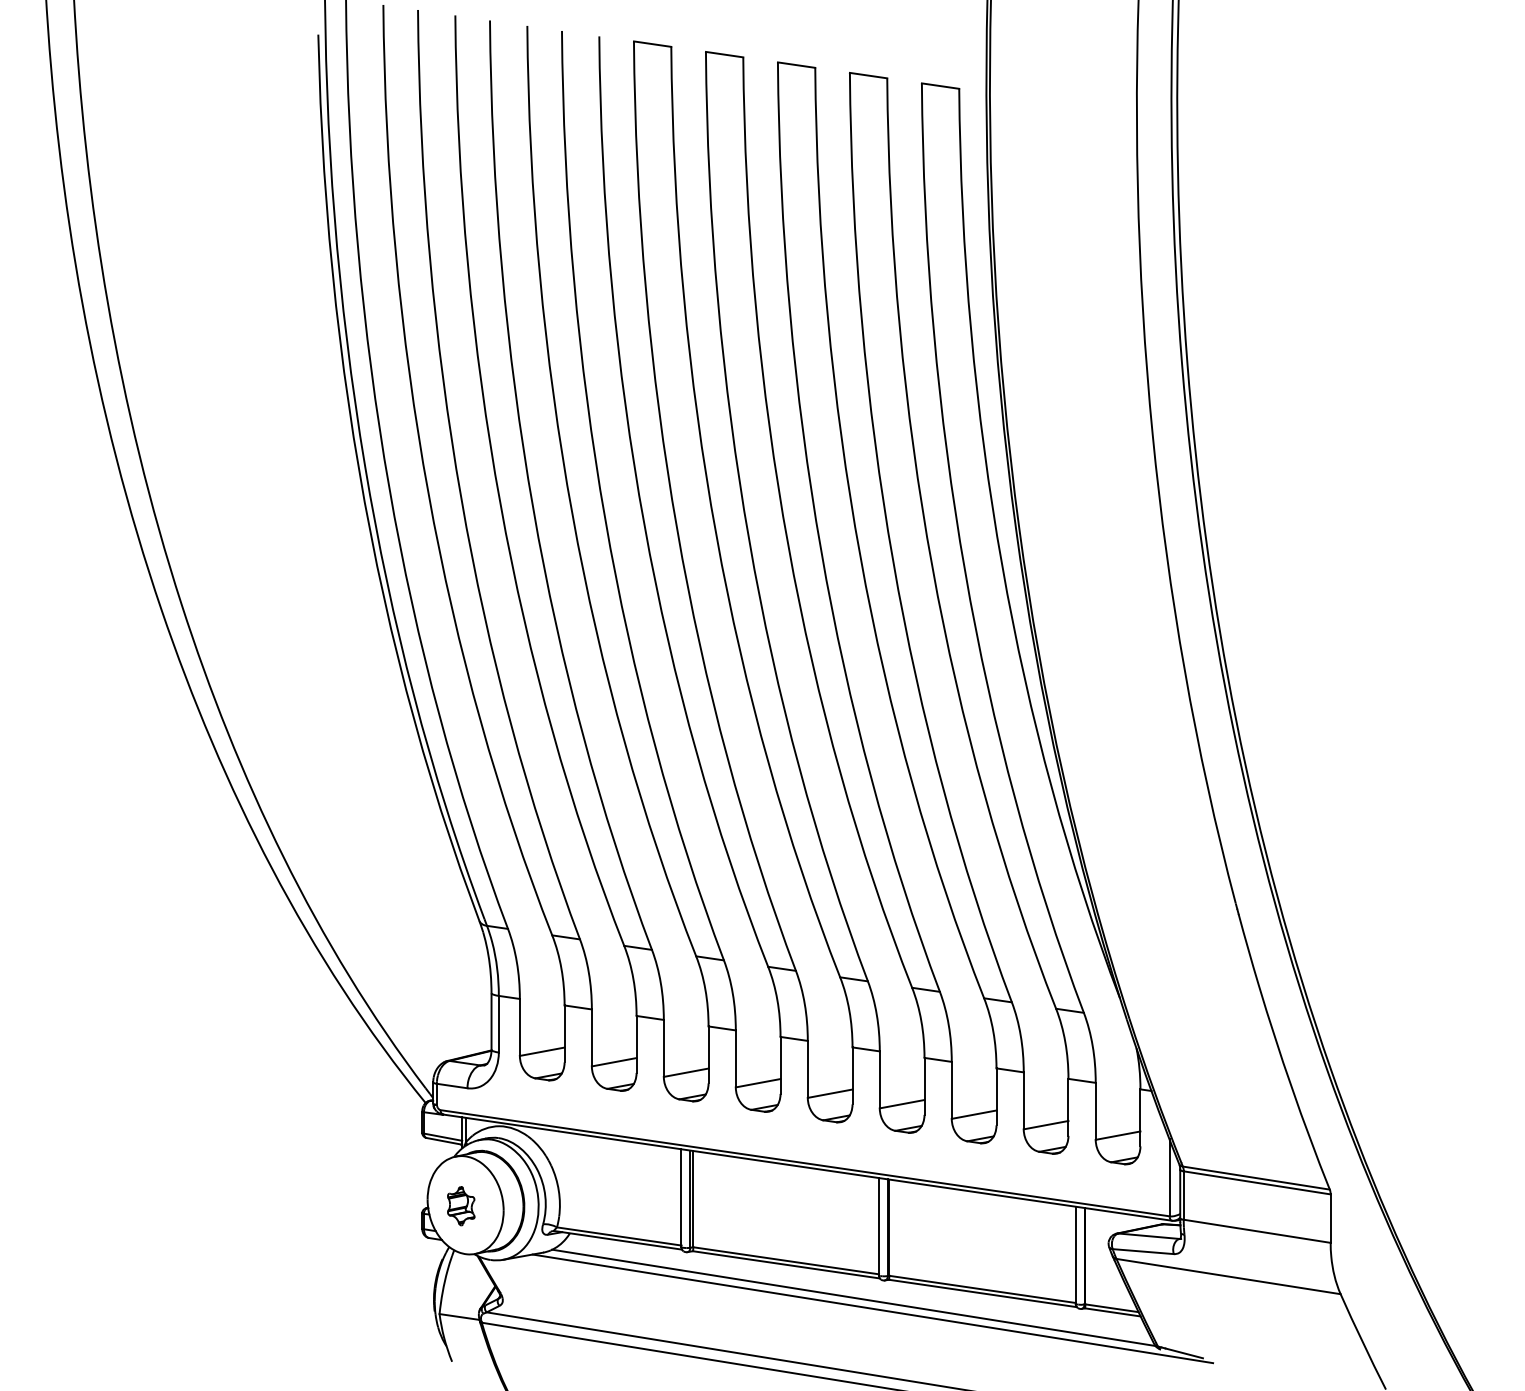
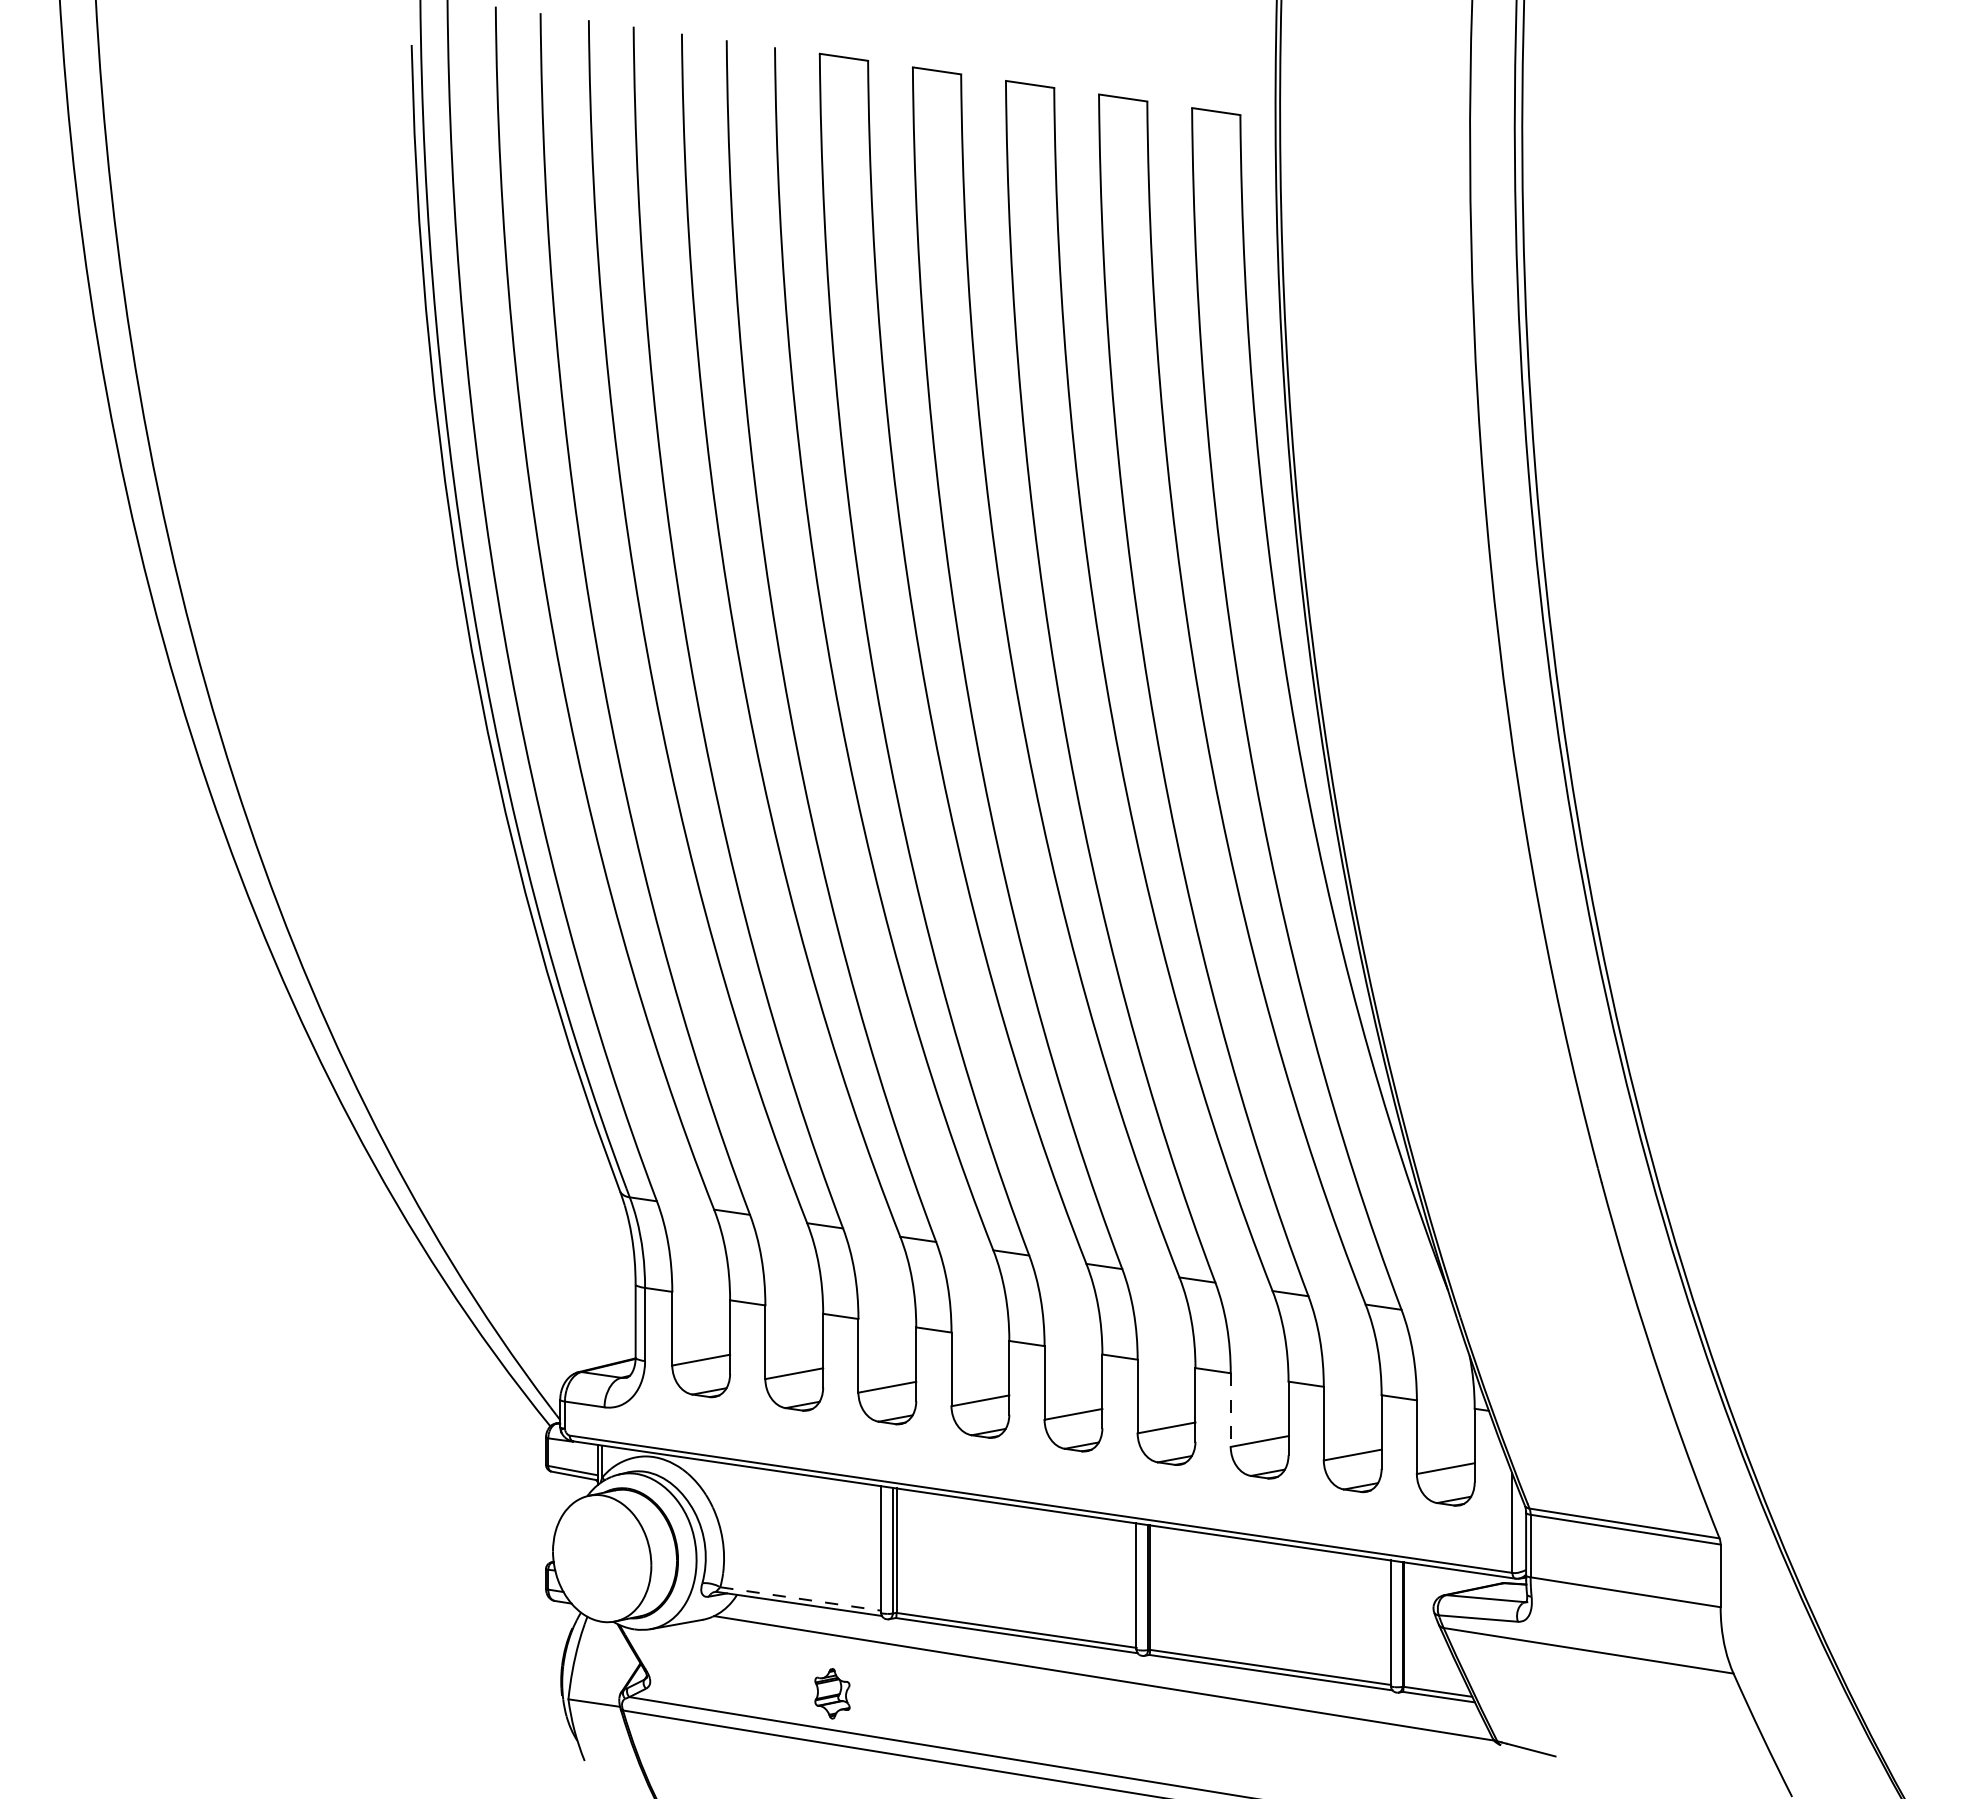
line: (951, 1090) -> (1230, 1410), solid -> dashed
part: (461, 1205) -> (832, 1693), moved
line: (619, 1236) -> (801, 1599), solid -> dashed
line: (872, 1308) -> (1128, 1692), removed

